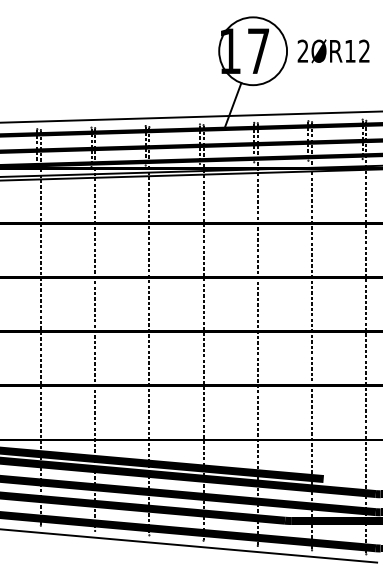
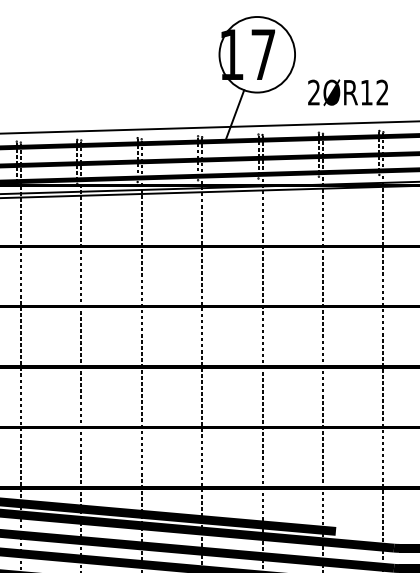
text: (333, 51) -> (347, 92), moved

